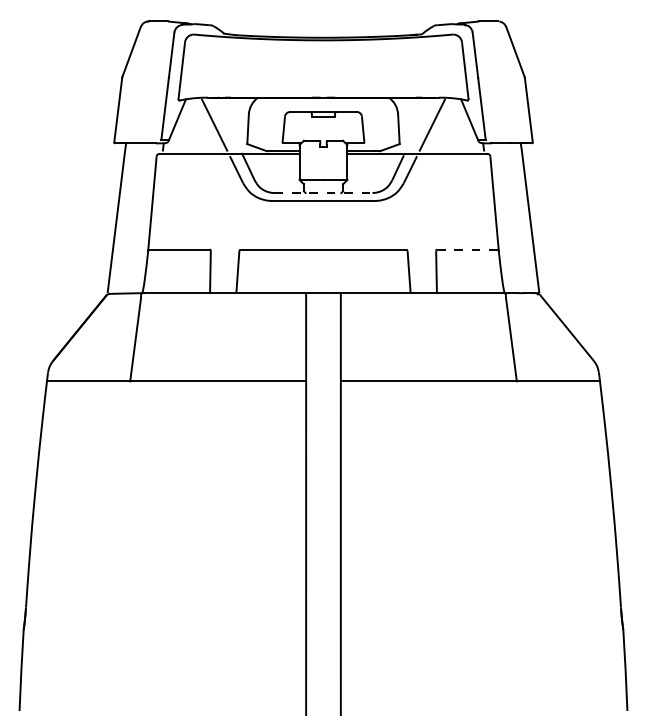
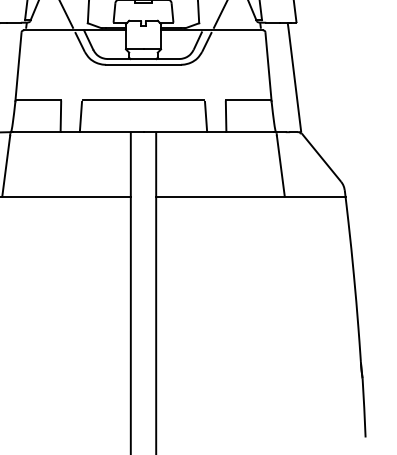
line: (323, 193) -> (143, 59), dashed -> solid
line: (467, 249) -> (248, 100), dashed -> solid

